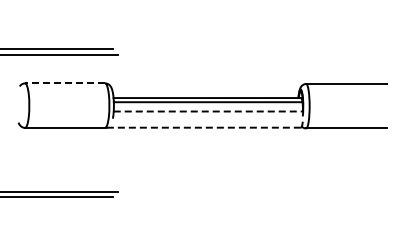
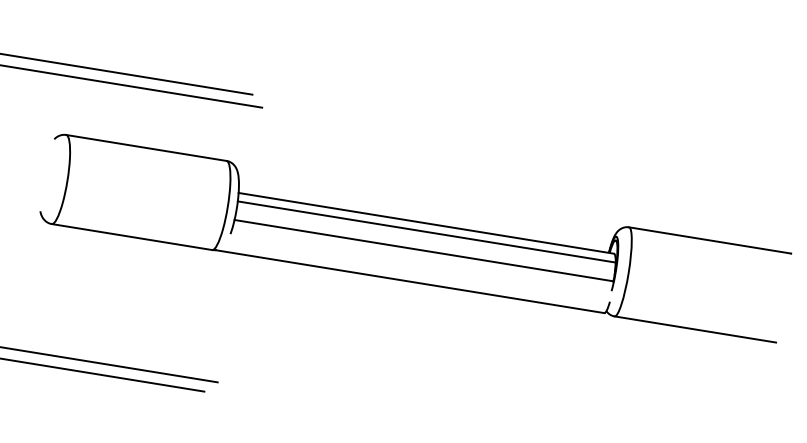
line: (64, 83) -> (145, 147), dashed -> solid
line: (208, 111) -> (424, 250), dashed -> solid
line: (204, 127) -> (411, 281), dashed -> solid

